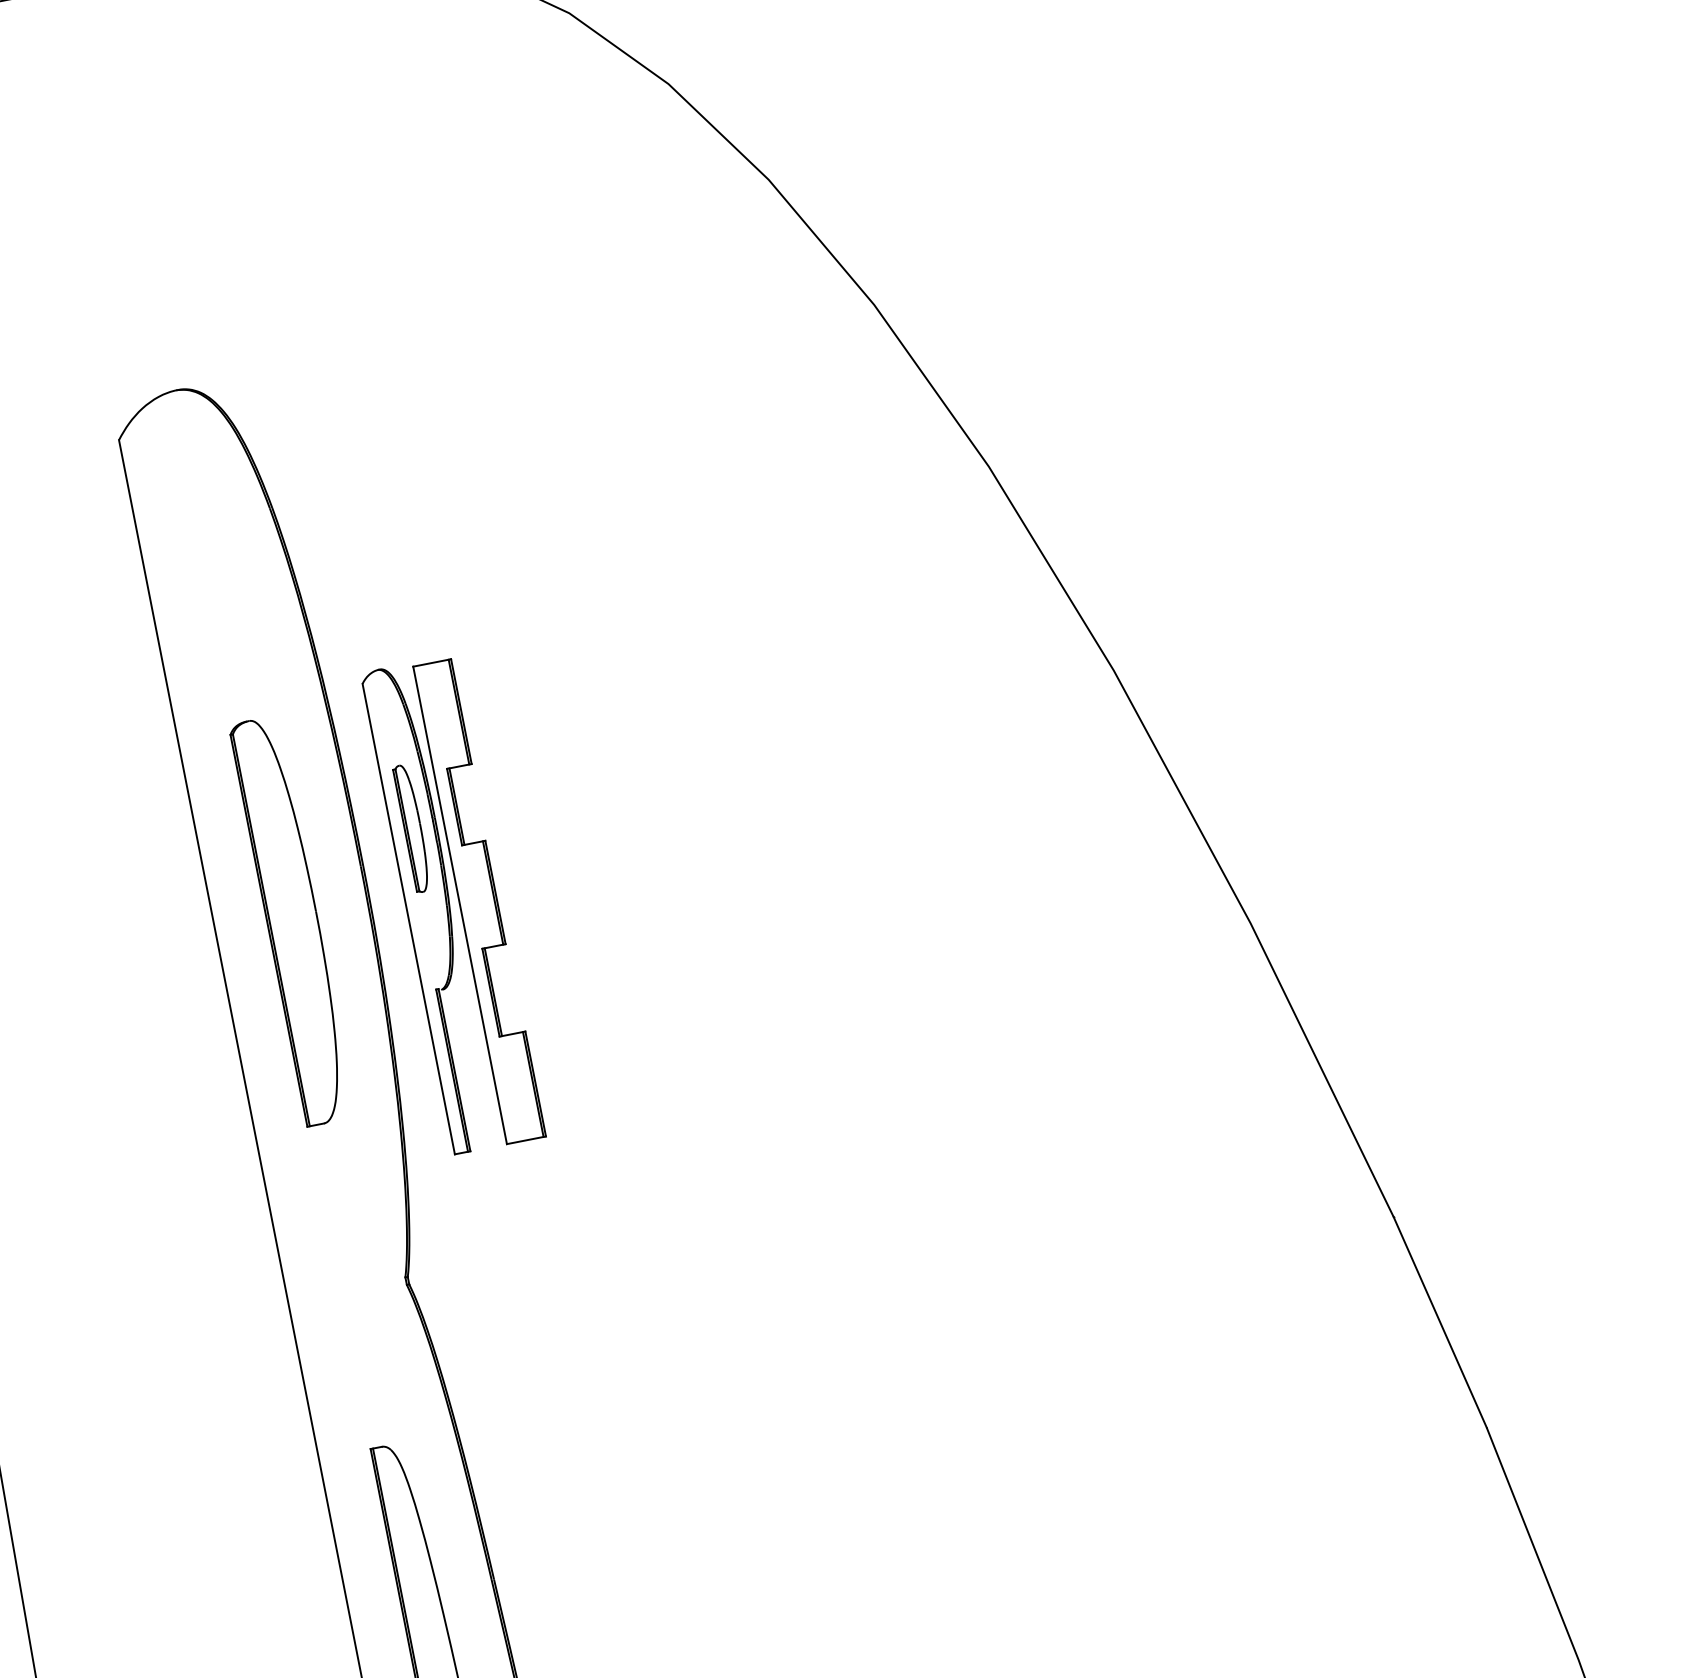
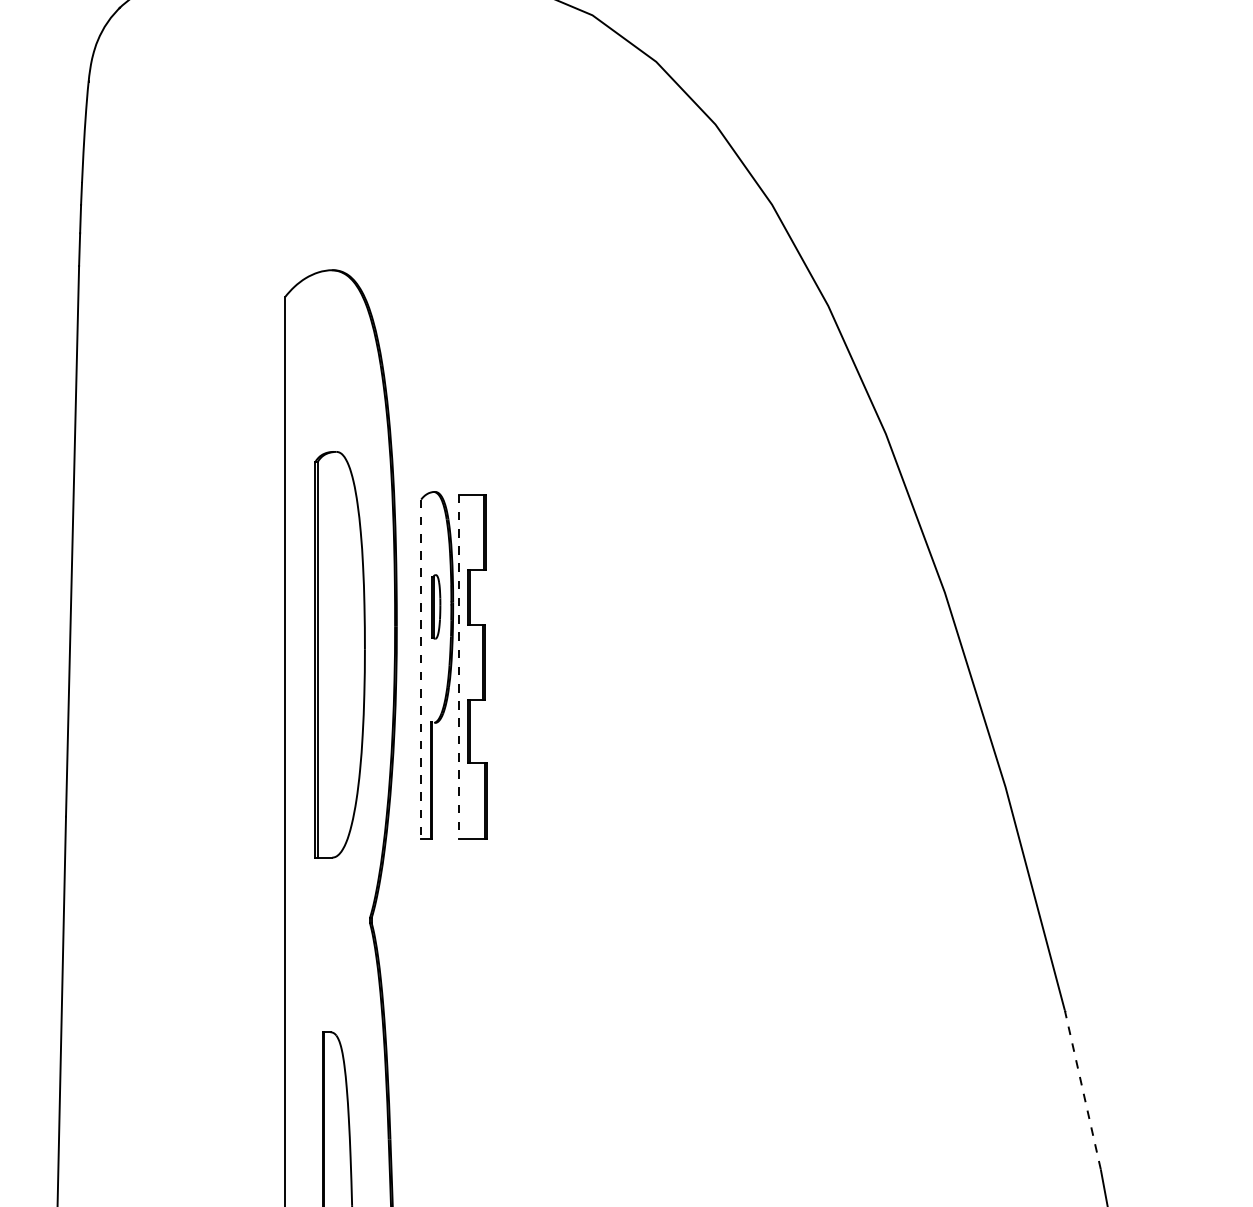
part: (412, 827) -> (436, 606), size x0.7
line: (459, 906) -> (458, 667), solid -> dashed
line: (409, 919) -> (421, 669), solid -> dashed
part: (291, 920) -> (339, 654), size x1.4
line: (1439, 1321) -> (1082, 1089), solid -> dashed

